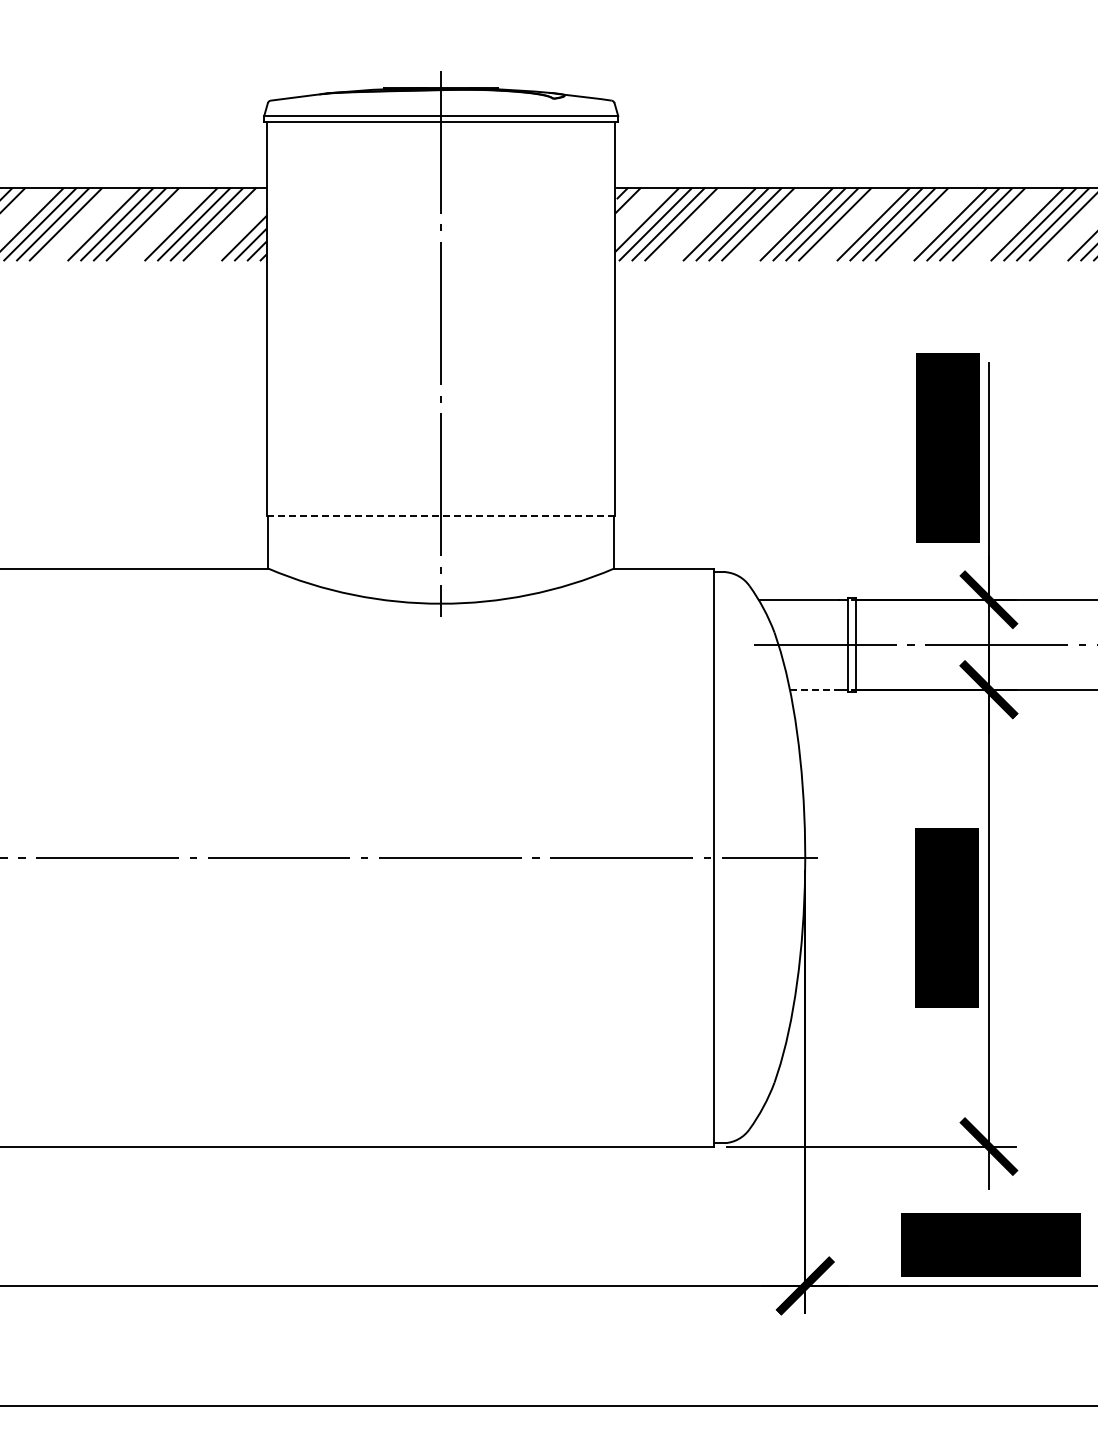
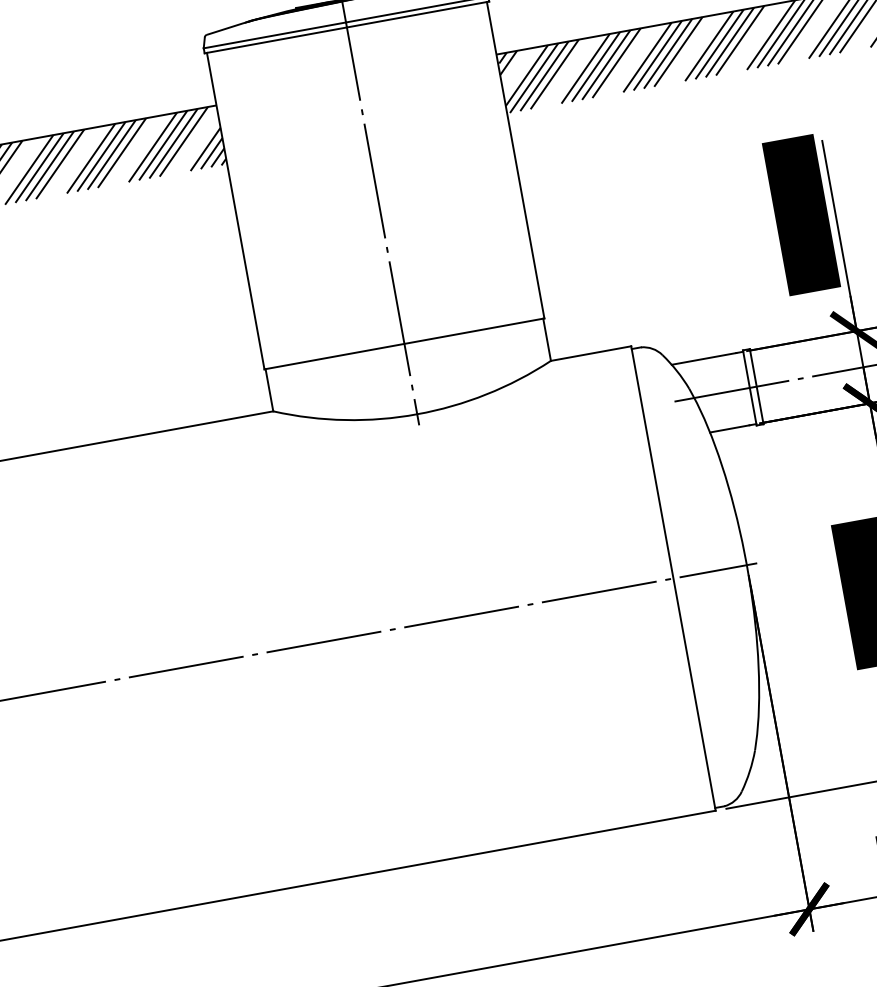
line: (441, 516) -> (404, 344), dashed -> solid
line: (814, 689) -> (729, 428), dashed -> solid

